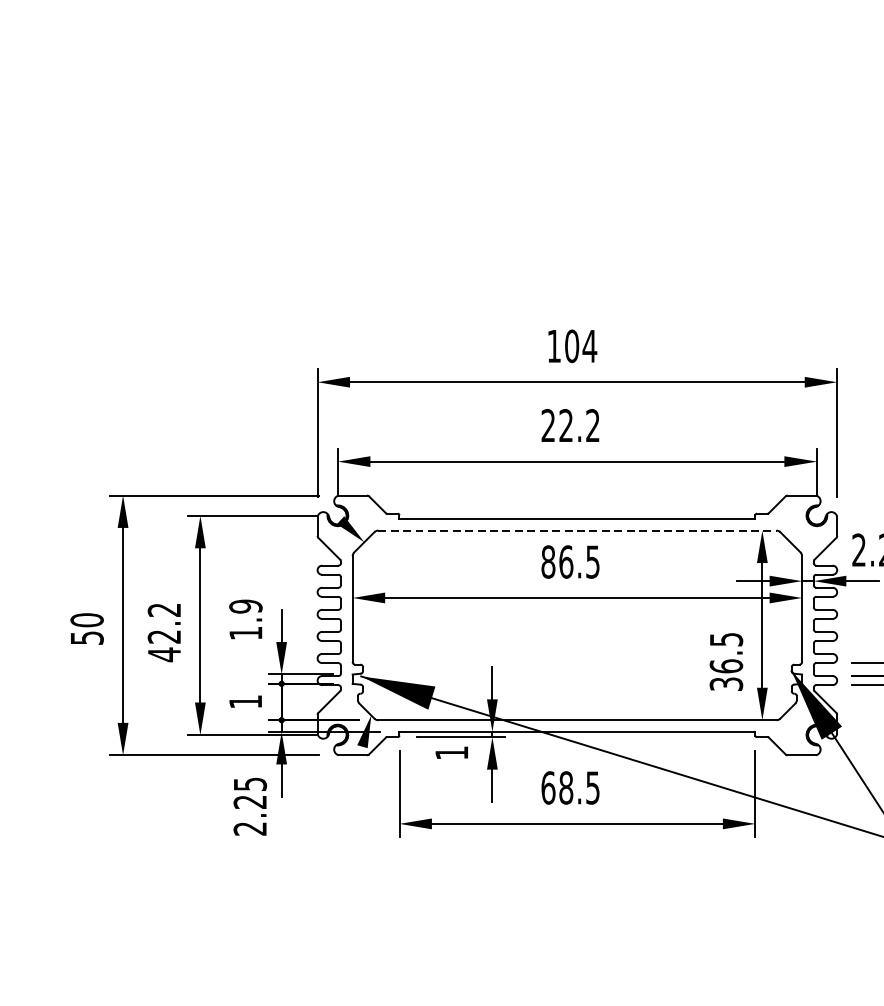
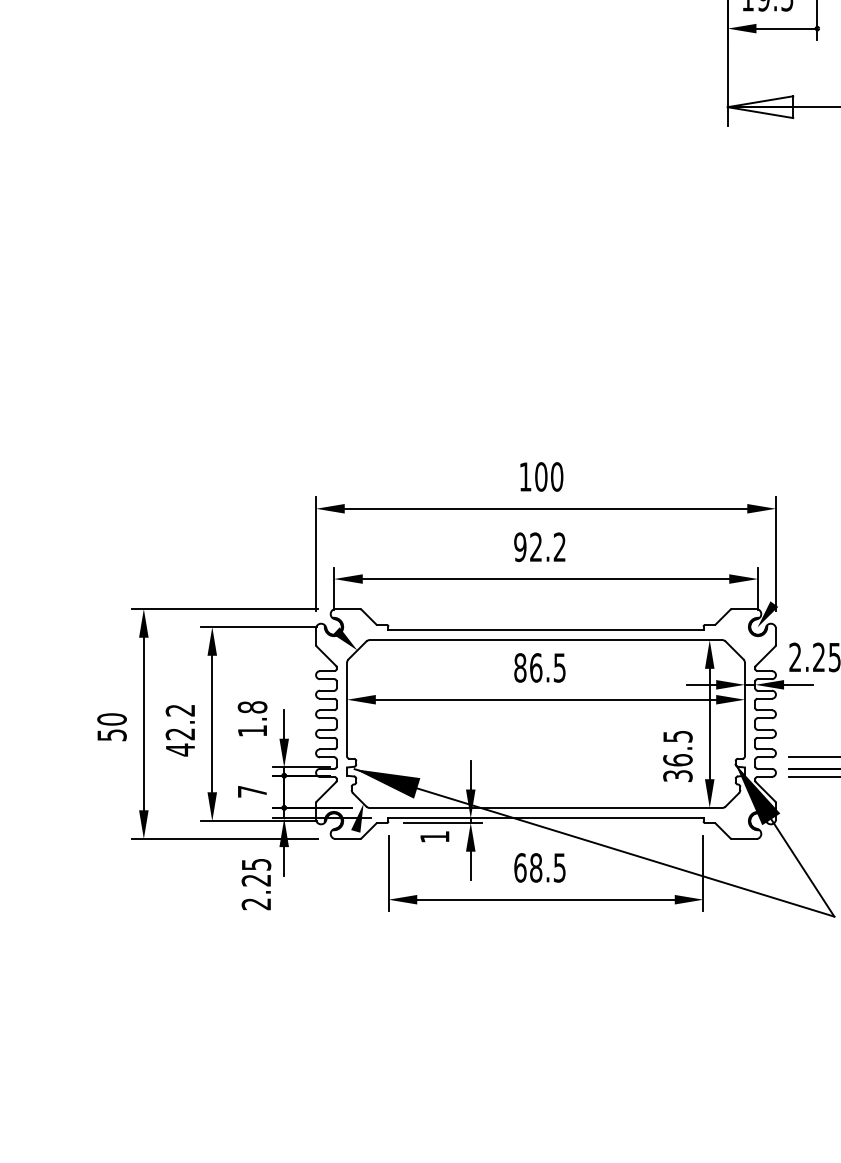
text: (589, 345) -> (556, 476), 104 -> 100
text: (548, 425) -> (520, 547), 22.2 -> 92.2
fill: (827, 501) -> (767, 614), added
line: (577, 531) -> (546, 640), dashed -> solid
text: (245, 606) -> (252, 707), 1.9 -> 1.8
text: (245, 701) -> (252, 791), 1 -> 7

